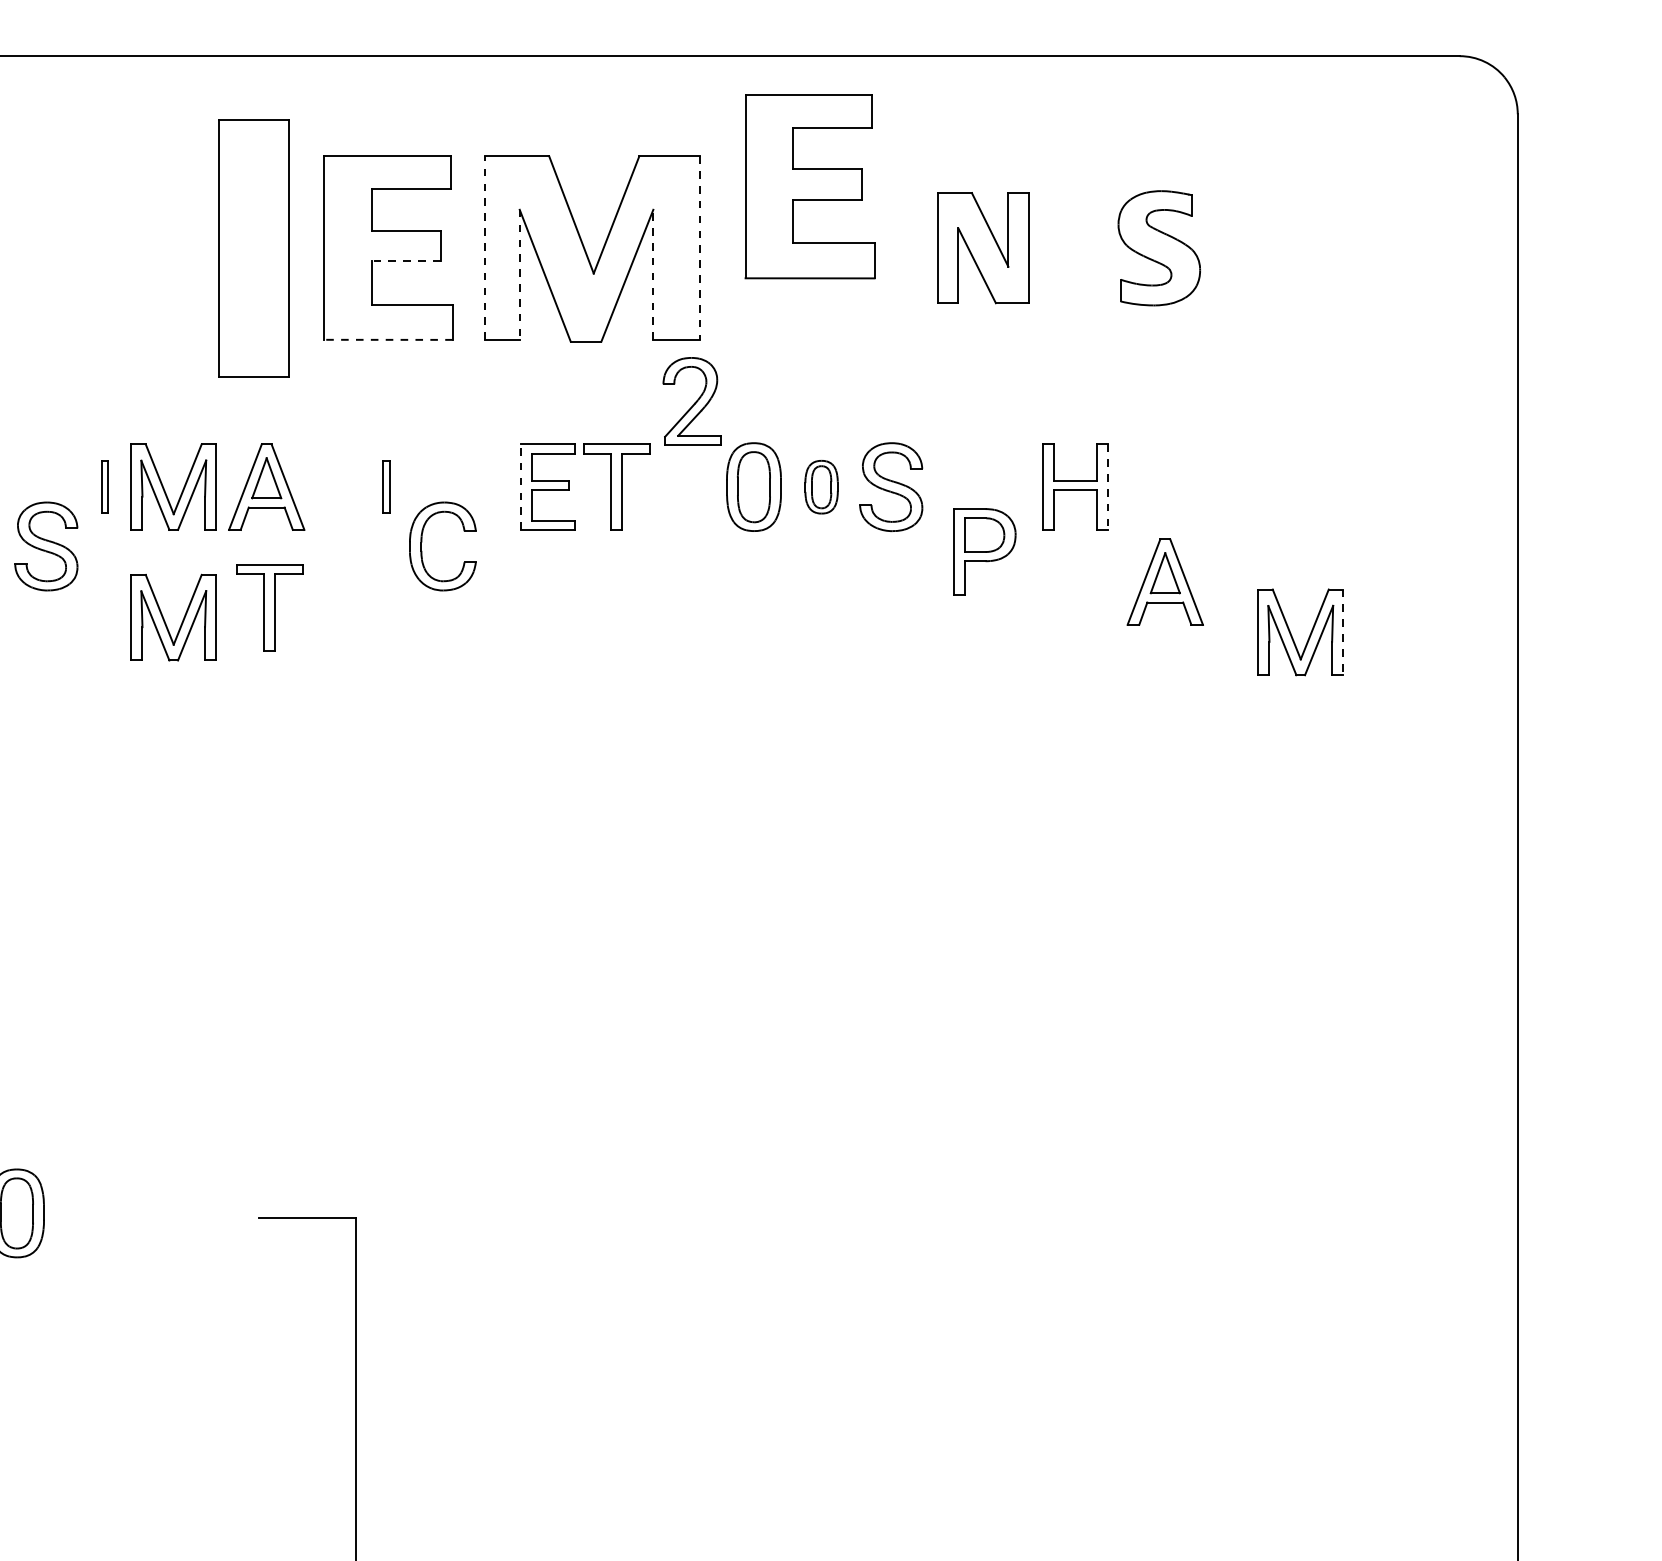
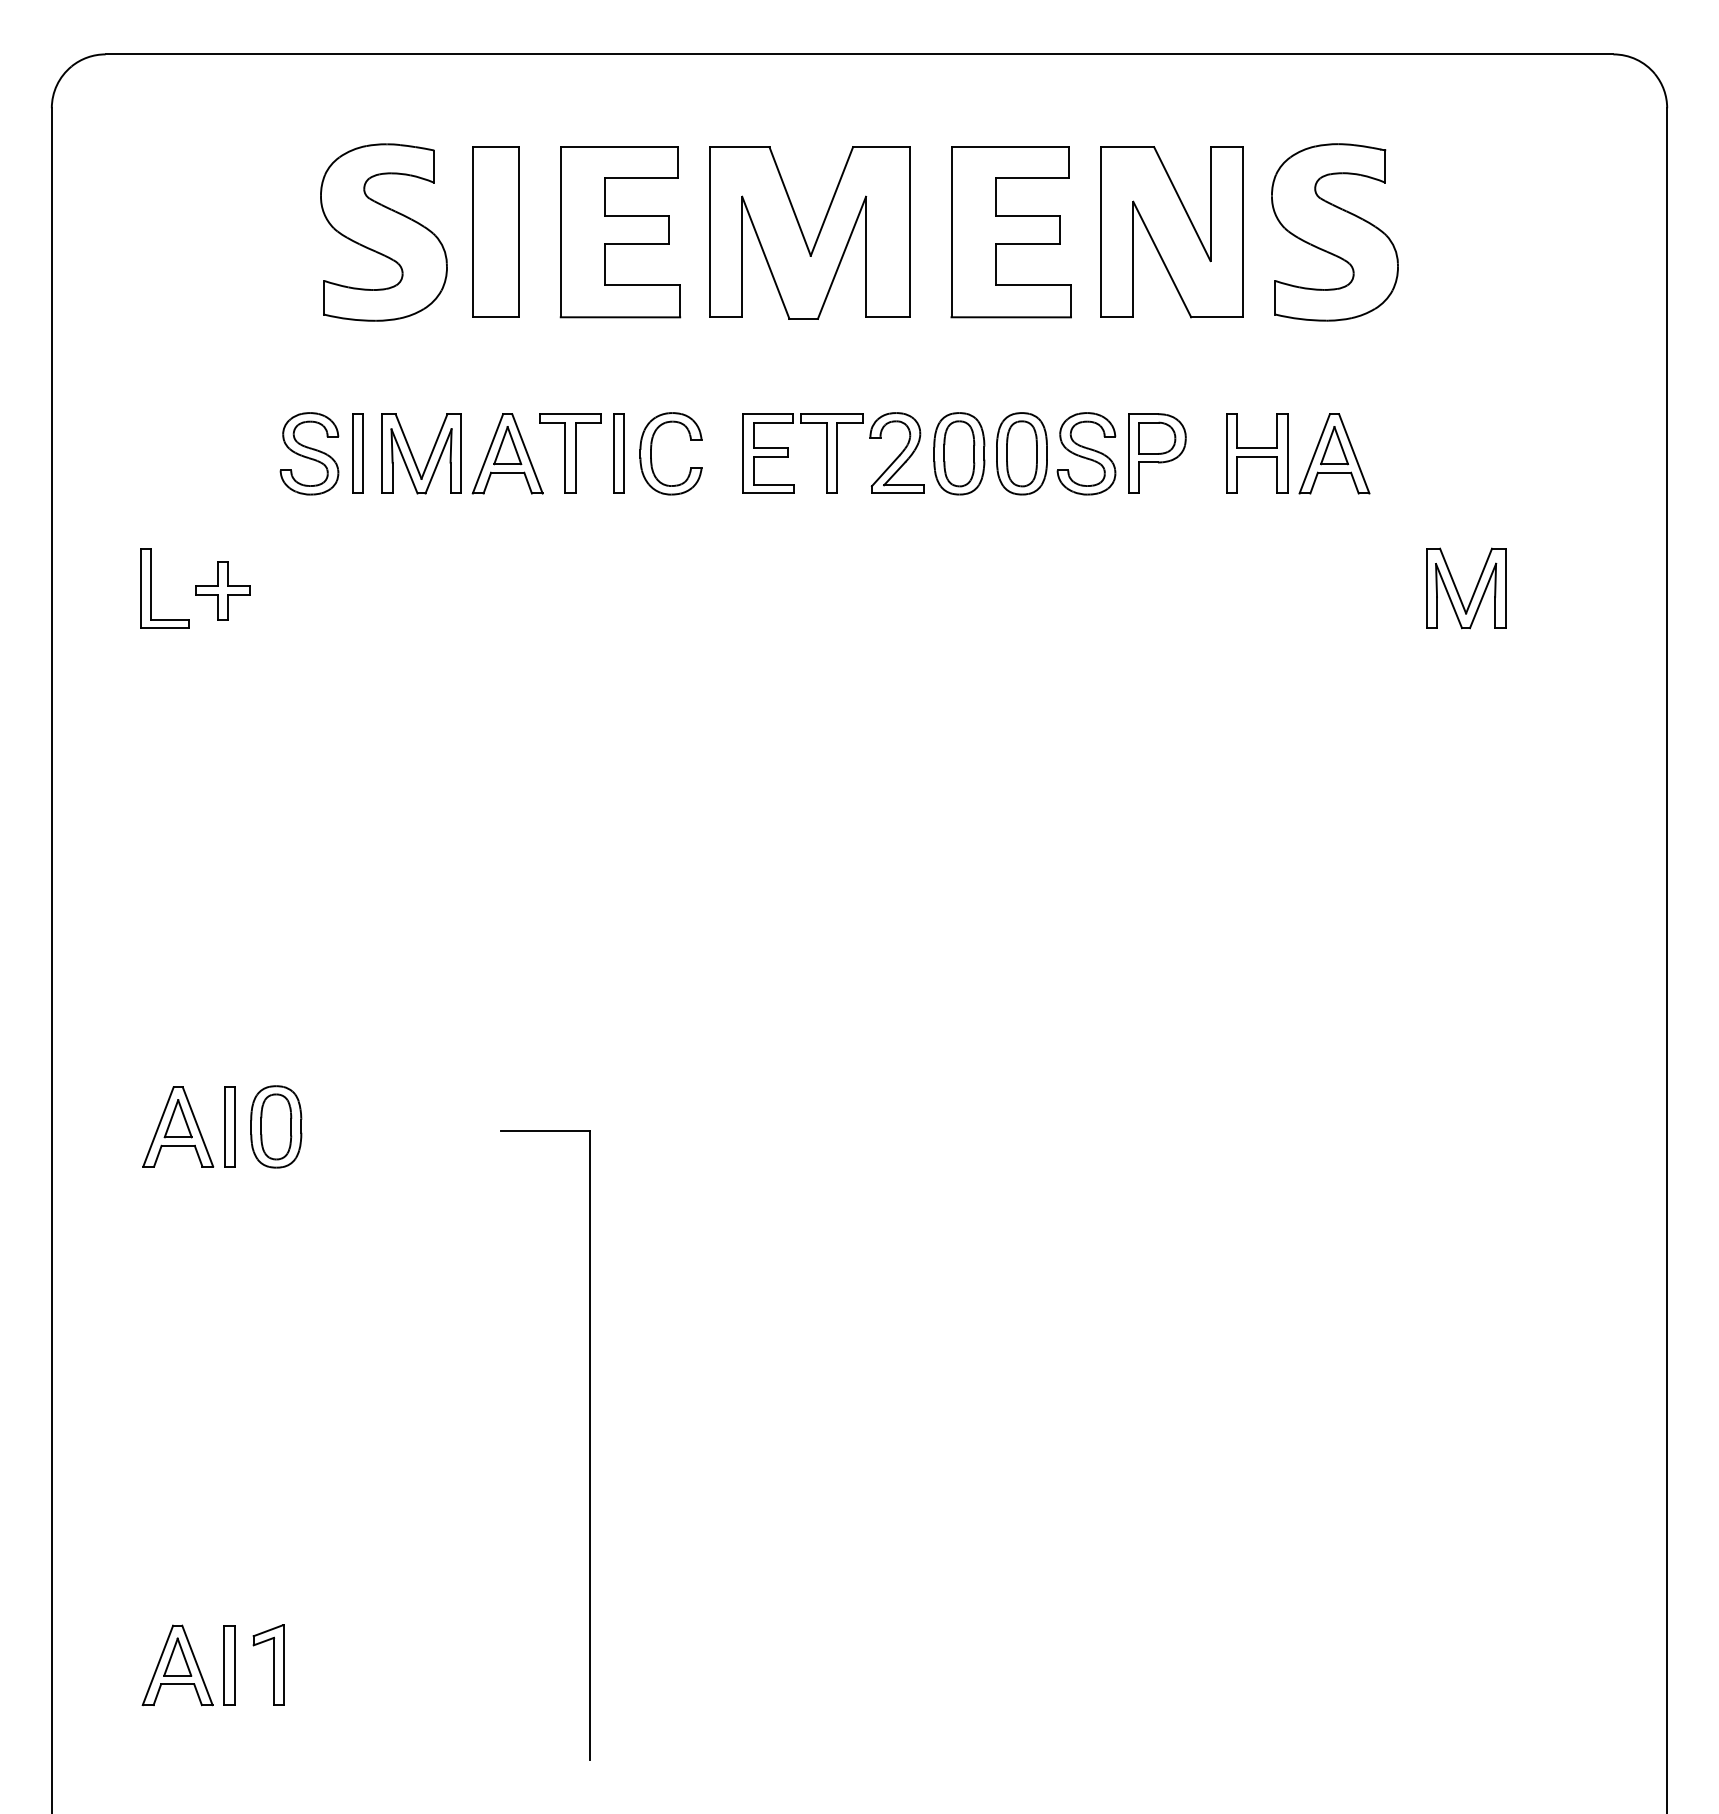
part: (809, 186) -> (1010, 232), moved
part: (253, 247) -> (495, 231), size x0.71
line: (485, 247) -> (710, 231), dashed -> solid
part: (132, 248) -> (383, 232), added
line: (700, 248) -> (909, 232), dashed -> solid
part: (982, 248) -> (1171, 232), size x1.67
part: (1158, 248) -> (1334, 232), size x1.67
line: (405, 261) -> (636, 244), dashed -> solid
line: (653, 274) -> (866, 256), dashed -> solid
line: (520, 275) -> (742, 257), dashed -> solid
line: (388, 340) -> (620, 317), dashed -> solid
part: (691, 400) -> (896, 452), moved
part: (104, 486) -> (357, 453), size x1.67
part: (386, 486) -> (618, 453), size x1.67
line: (521, 486) -> (743, 453), dashed -> solid
part: (821, 486) -> (1021, 453), size x1.67
line: (1108, 486) -> (1287, 453), dashed -> solid
part: (46, 546) -> (309, 453), moved
part: (421, 546) -> (651, 453), moved
part: (985, 551) -> (1157, 453), moved
part: (1165, 581) -> (1334, 453), moved
part: (269, 607) -> (570, 453), moved
part: (165, 619) -> (413, 576), removed
line: (1343, 632) -> (1505, 588), dashed -> solid

